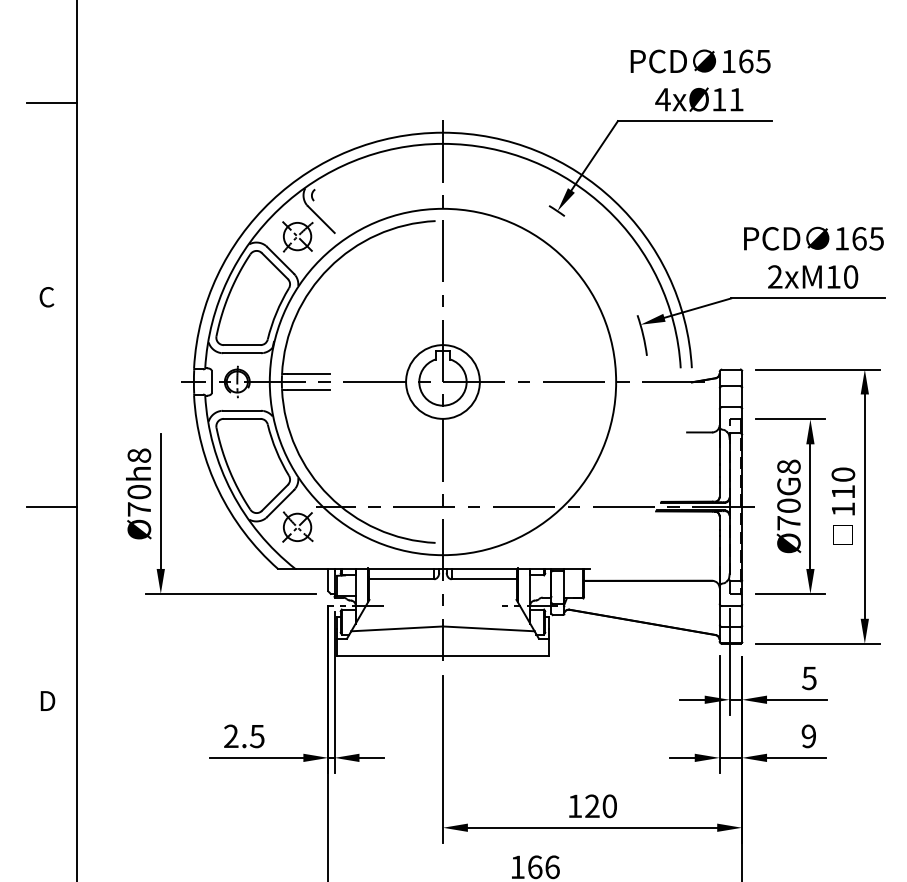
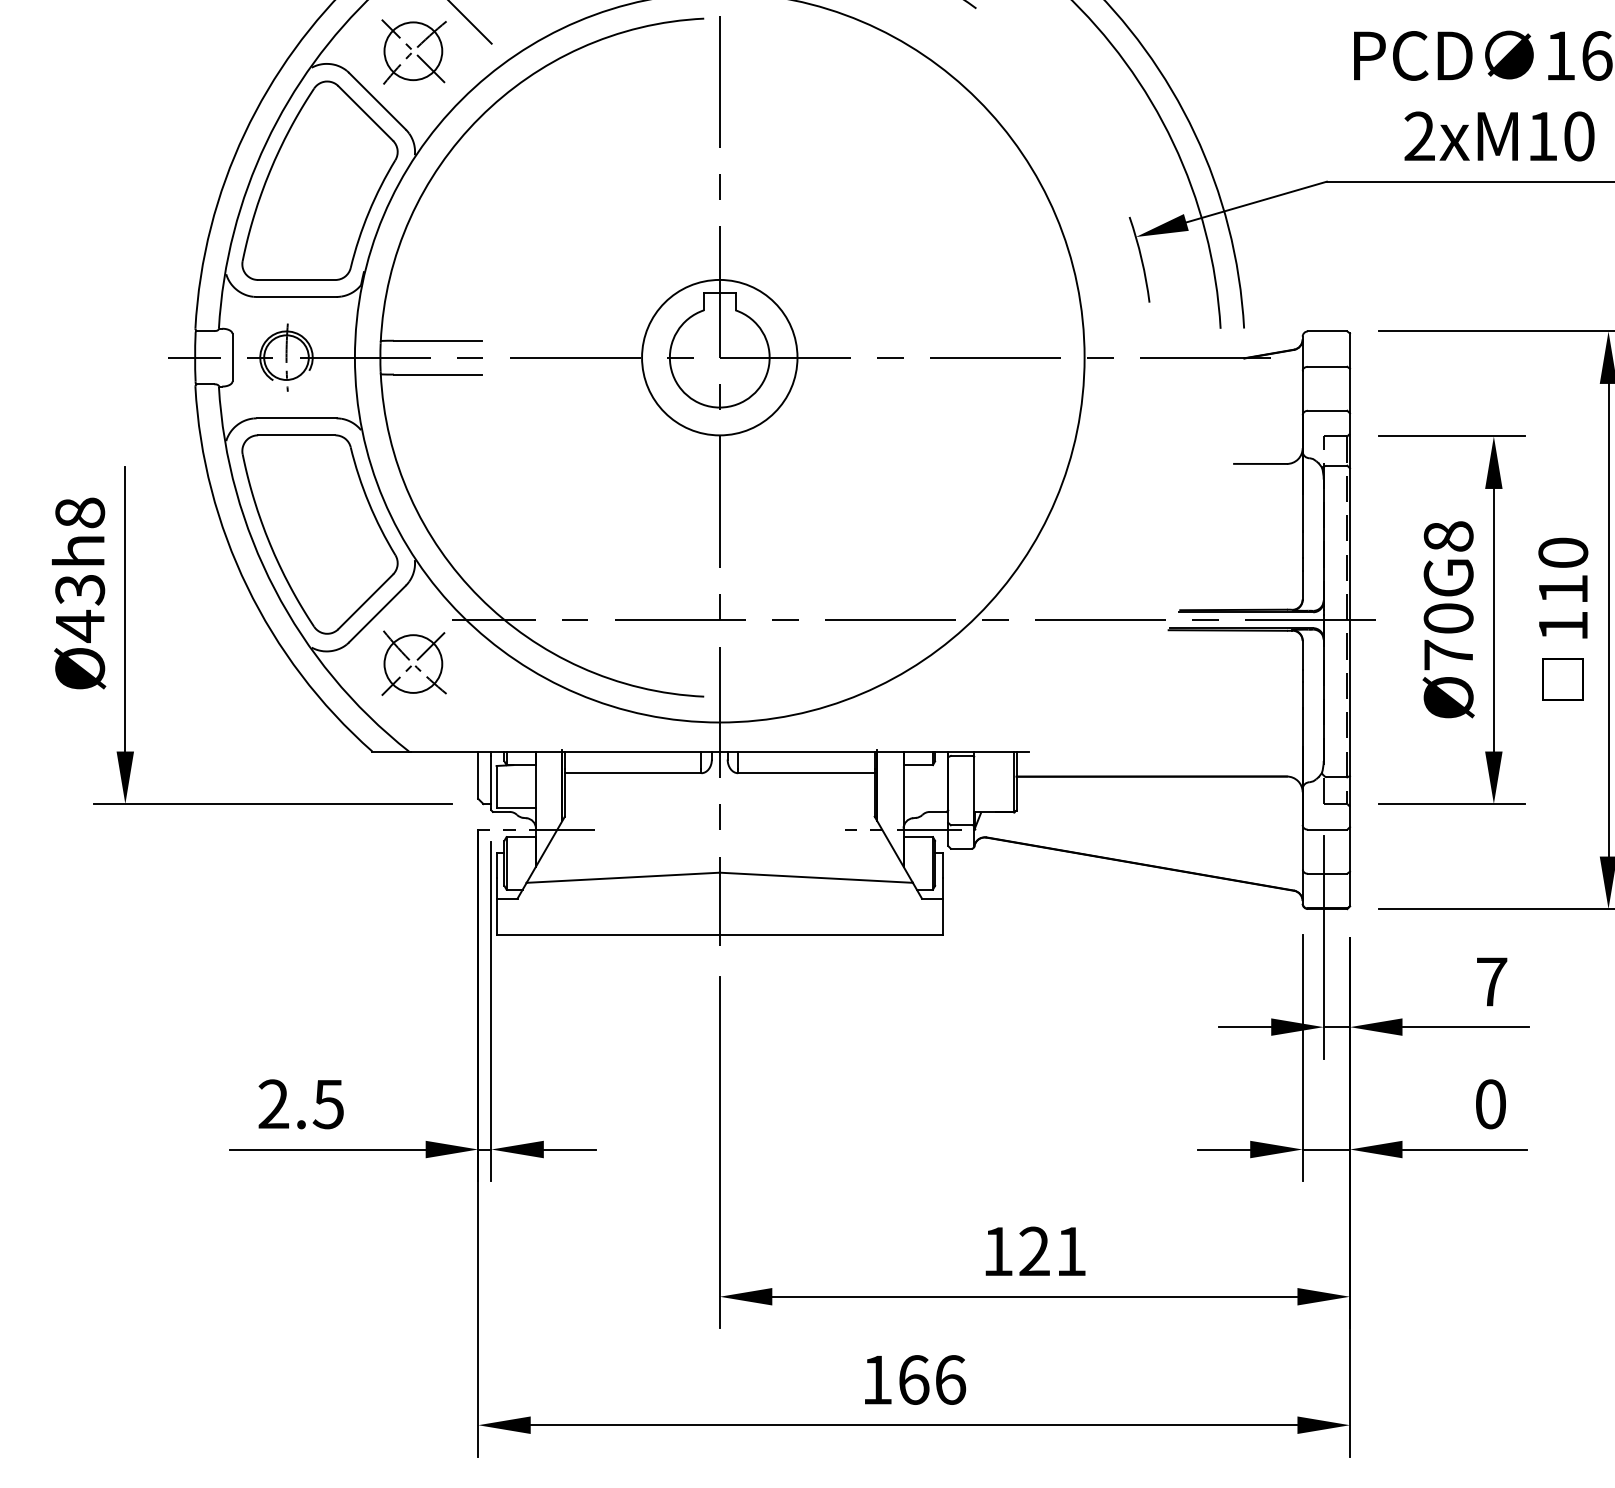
text: (139, 501) -> (80, 609), Ø70h8 -> Ø43h8
text: (809, 678) -> (1491, 982), 5 -> 7
text: (808, 736) -> (1489, 1104), 9 -> 0
text: (609, 806) -> (1070, 1251), 120 -> 121

